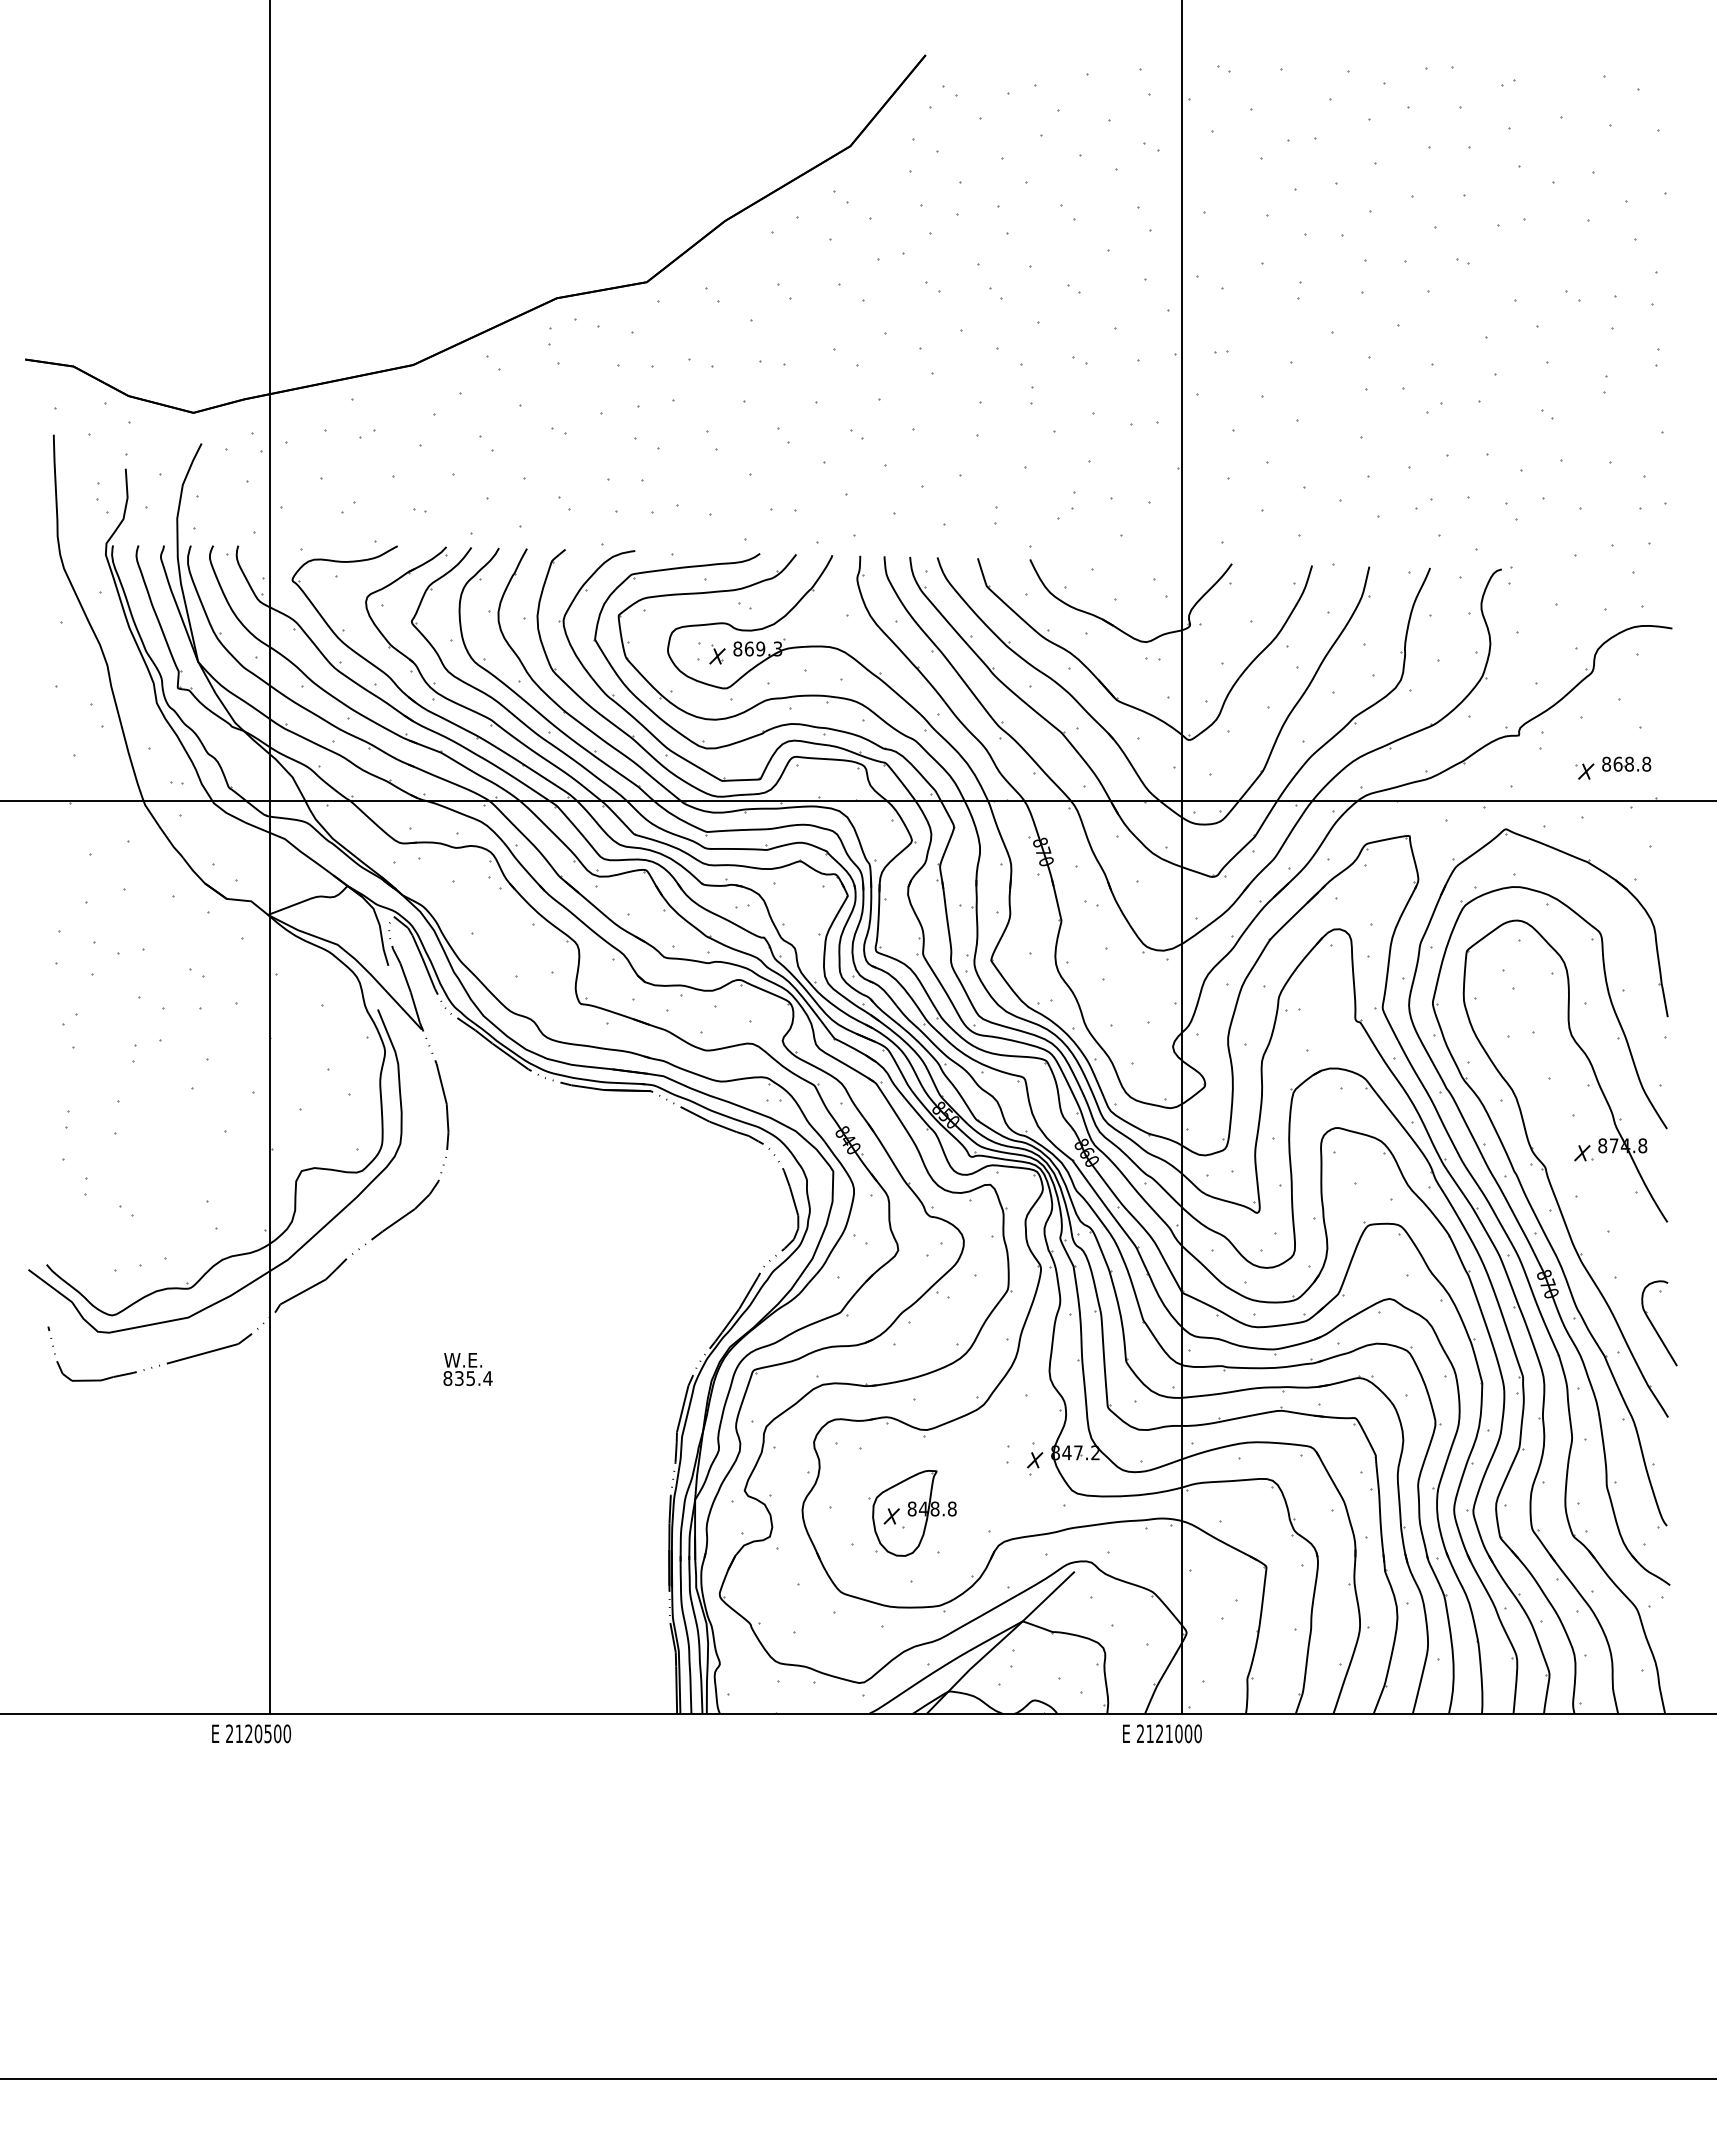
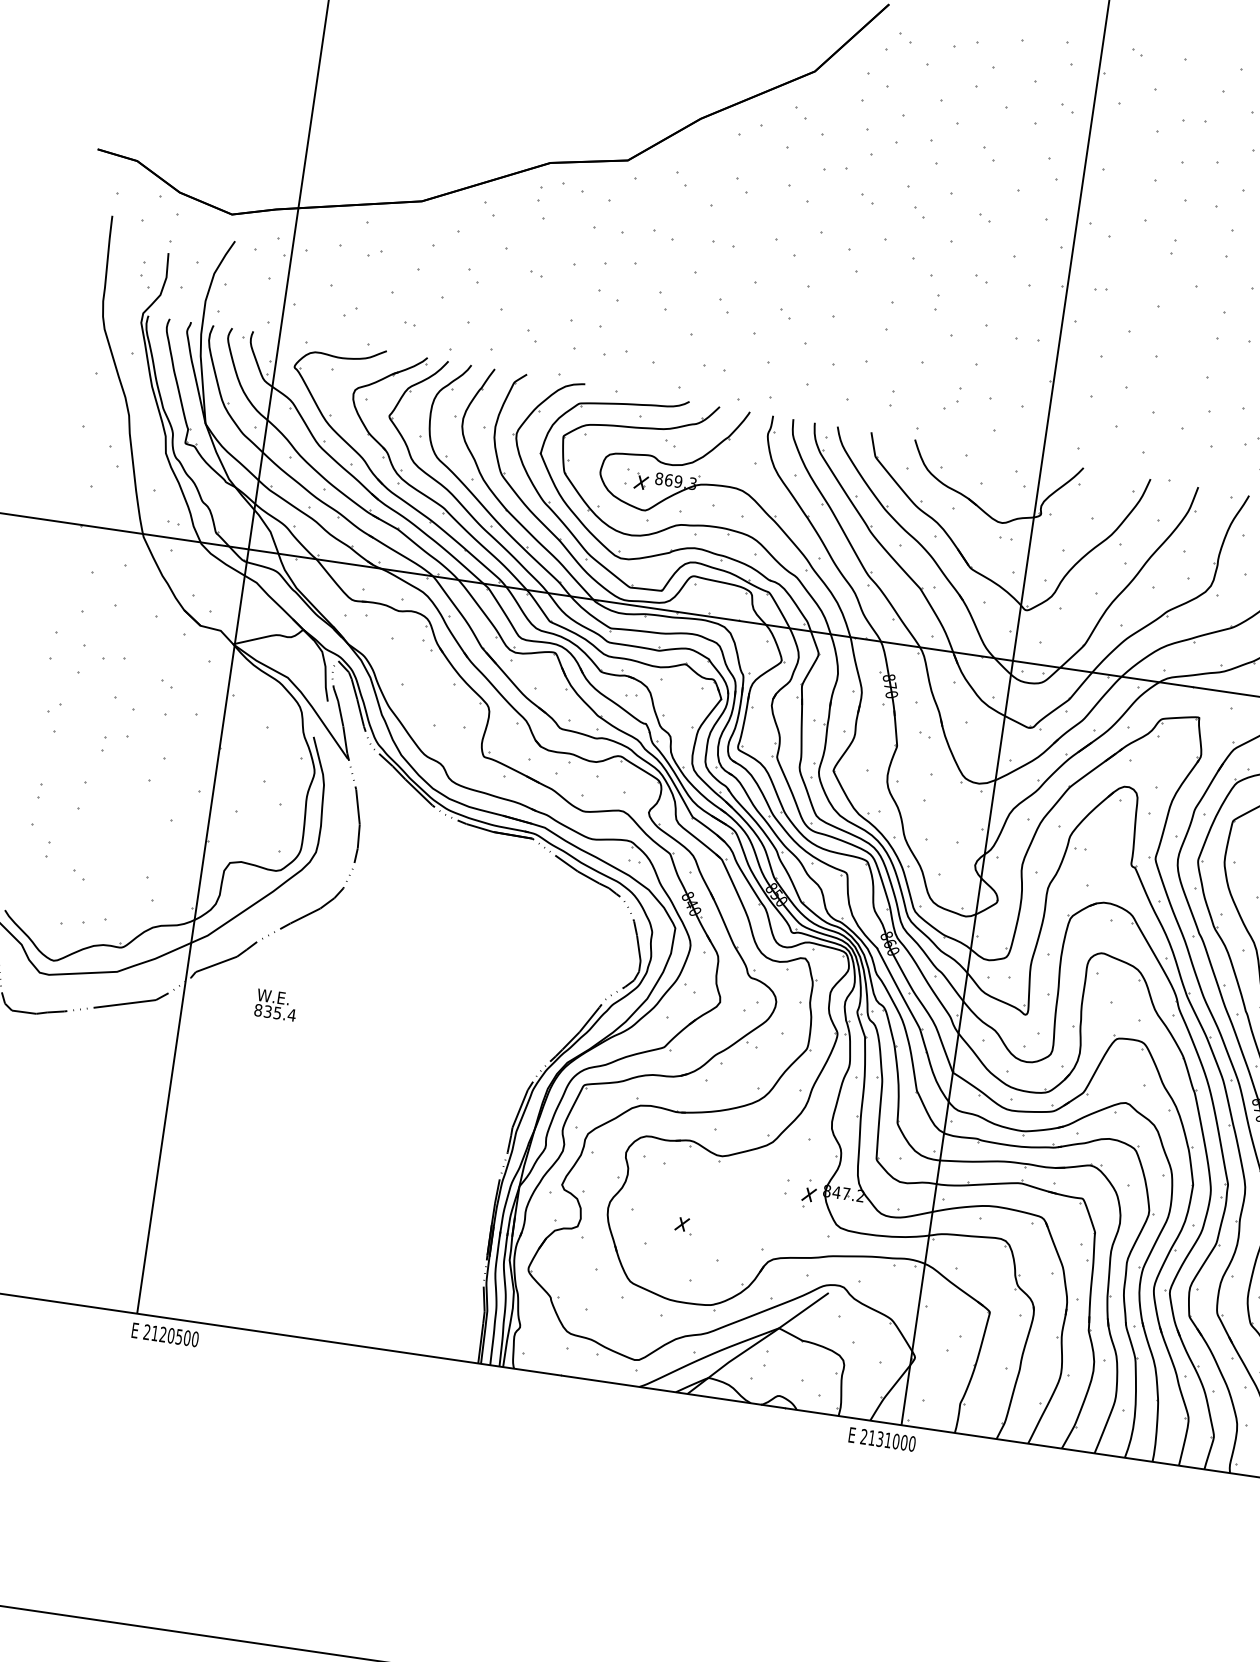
text: (467, 1369) -> (275, 1005), moved
part: (912, 1513) -> (699, 1224), removed
text: (251, 1733) -> (165, 1334), moved
text: (1159, 1734) -> (879, 1439), 2121000 -> 2131000

